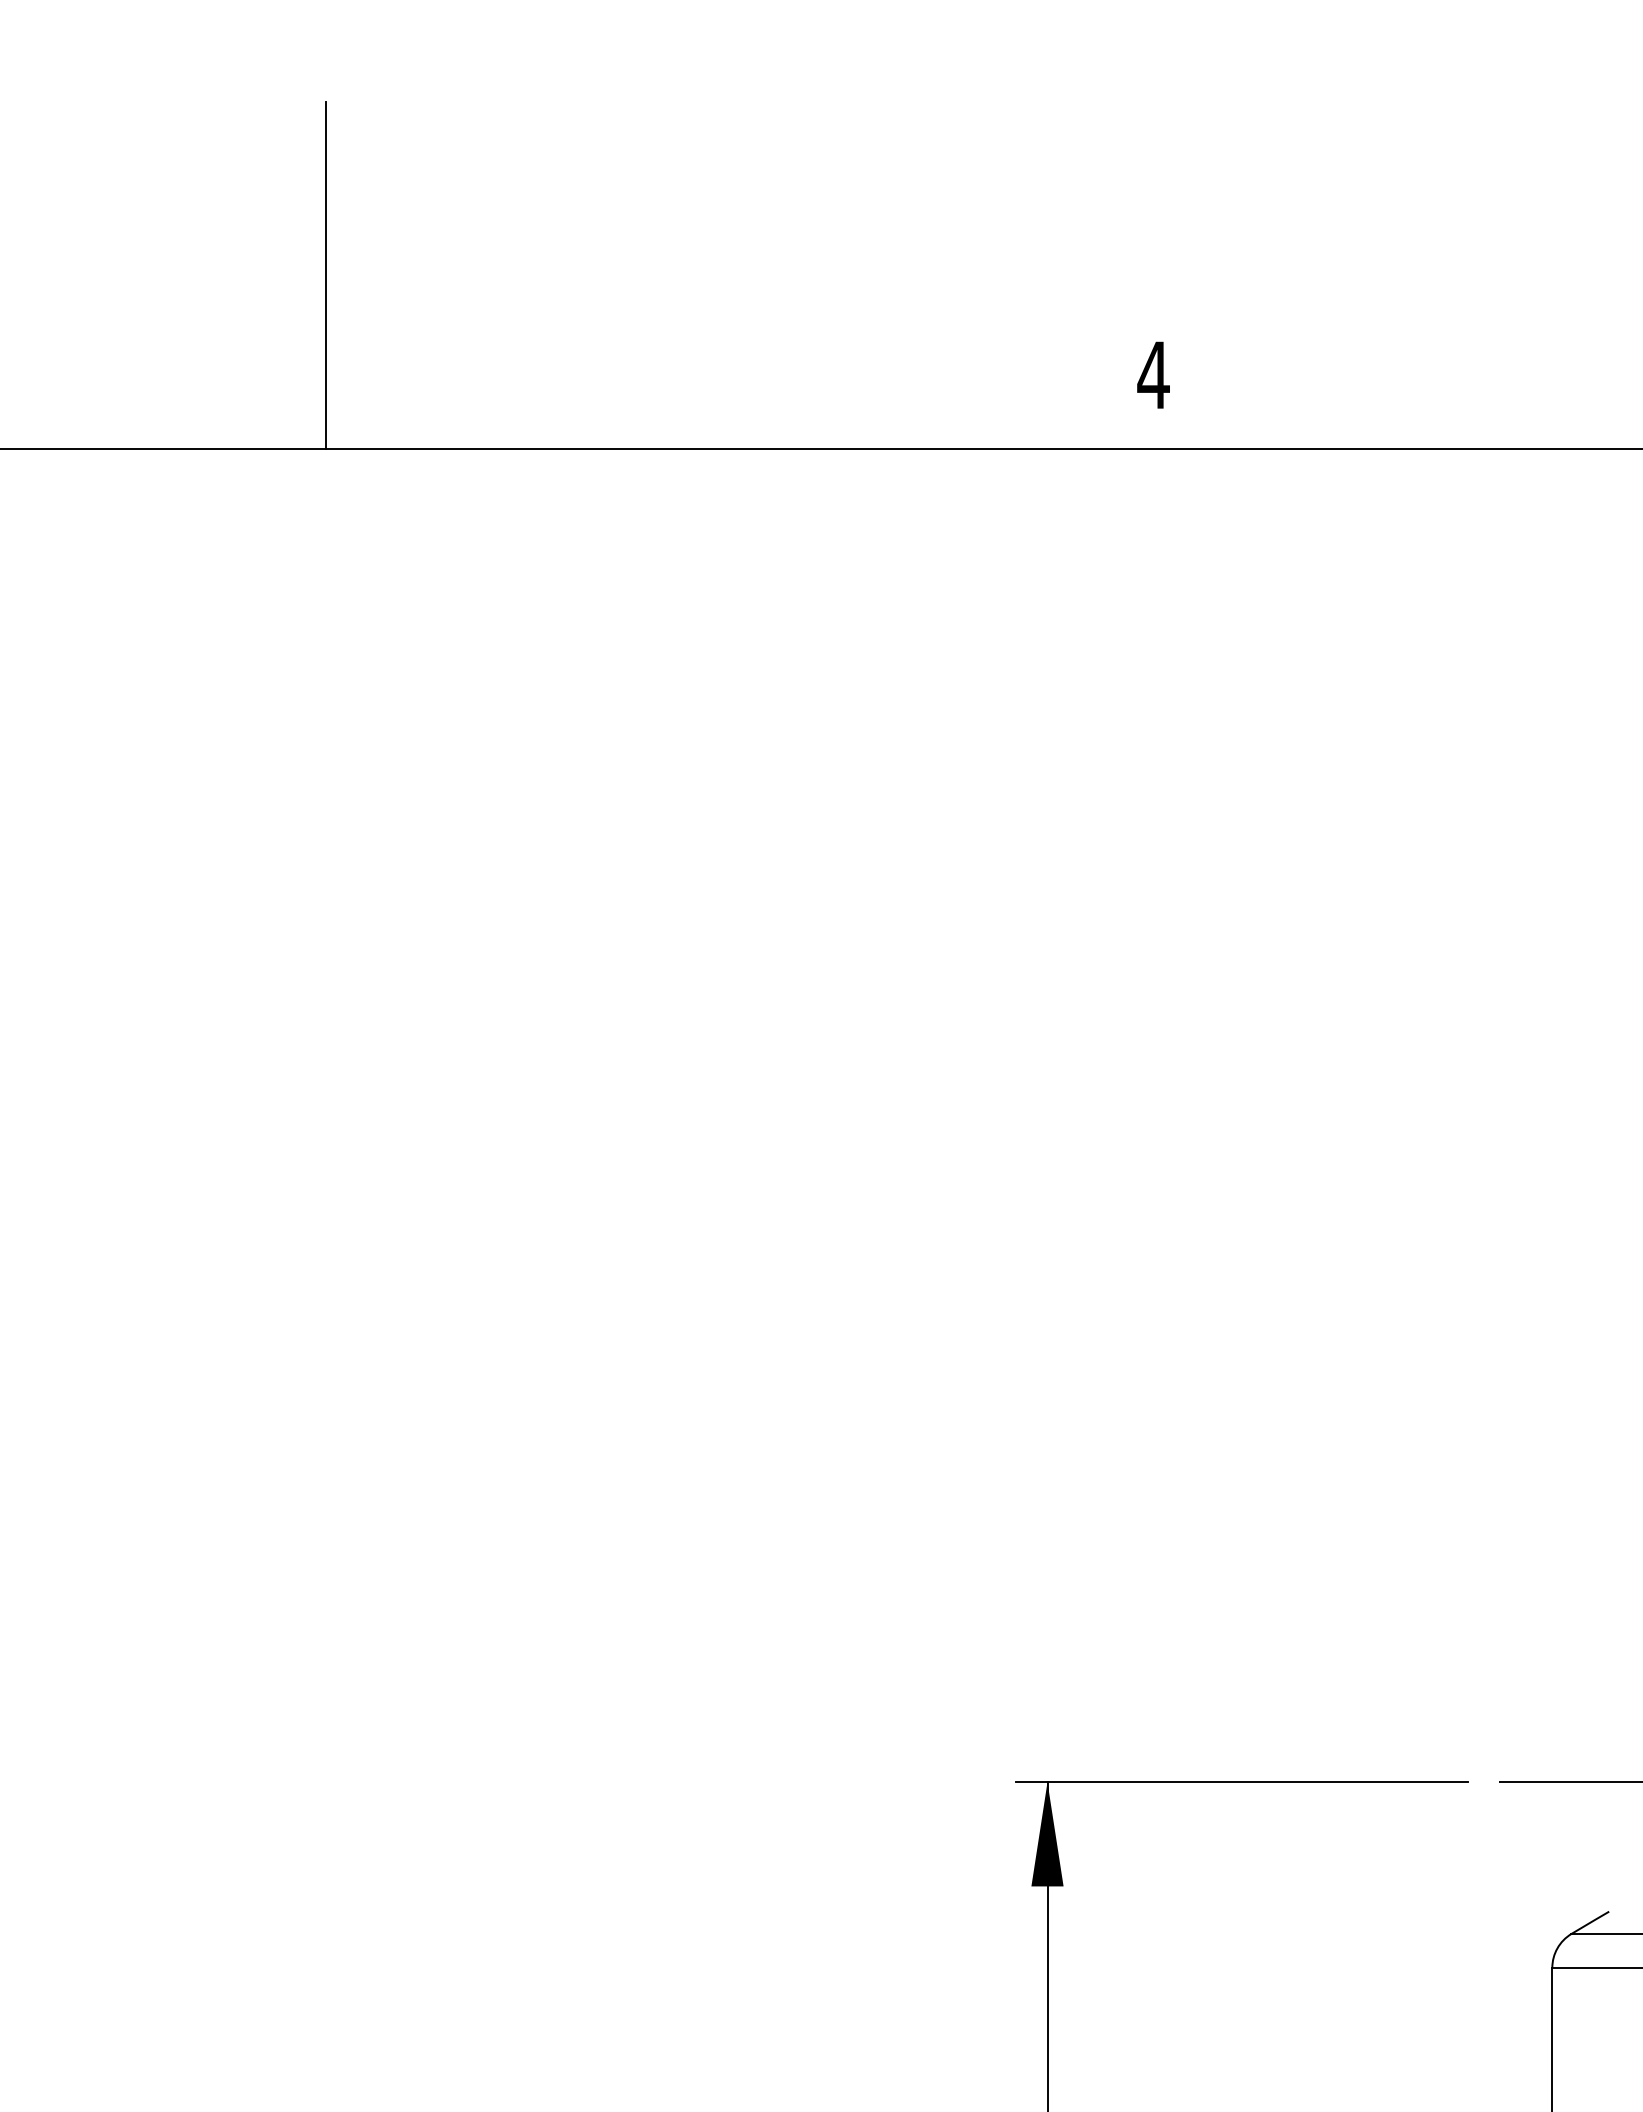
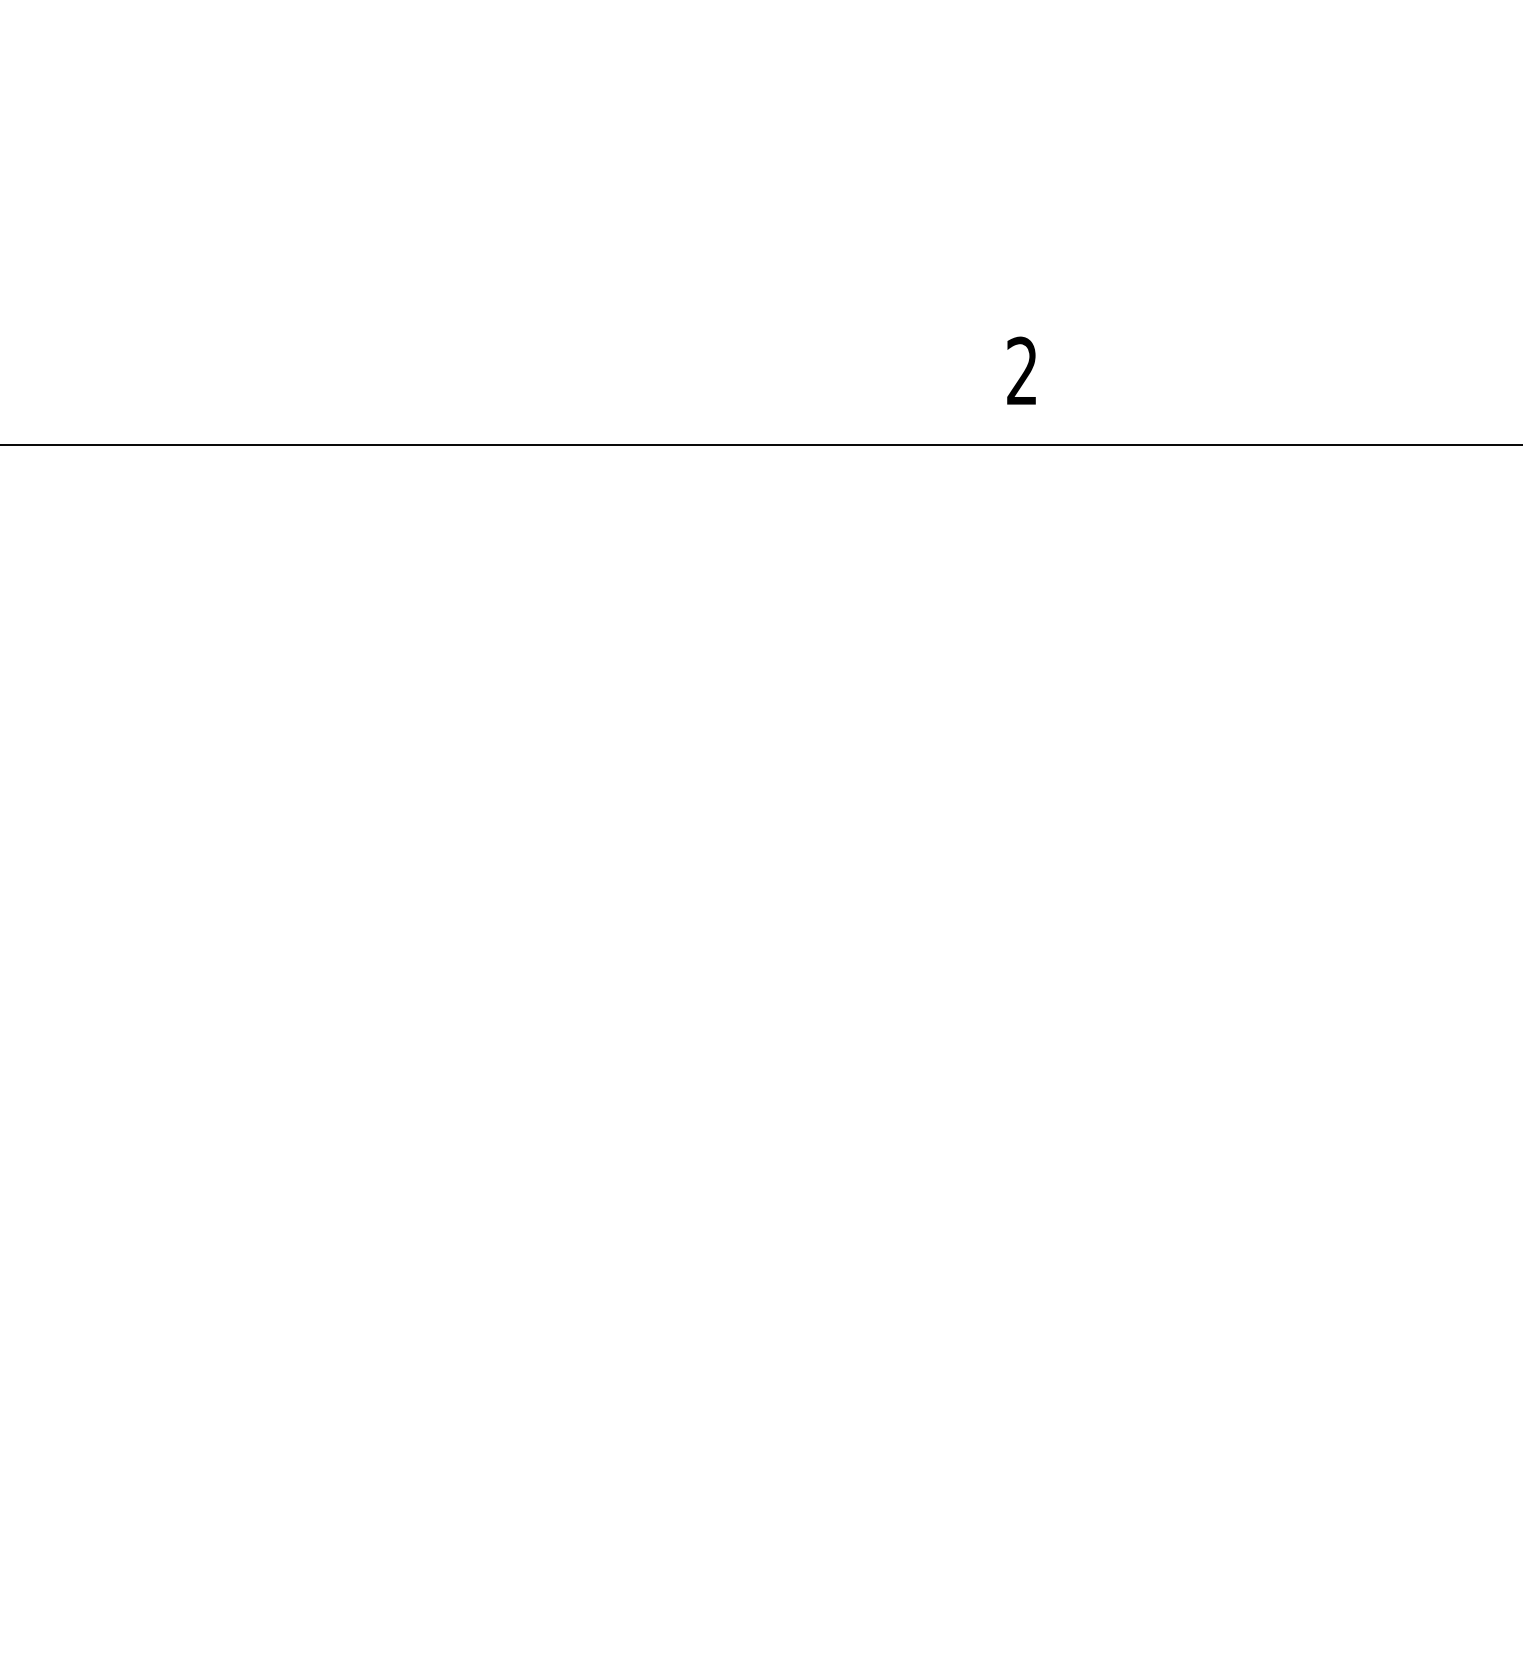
line: (326, 275) -> (195, 271), removed
text: (1153, 374) -> (1022, 370), 4 -> 2

